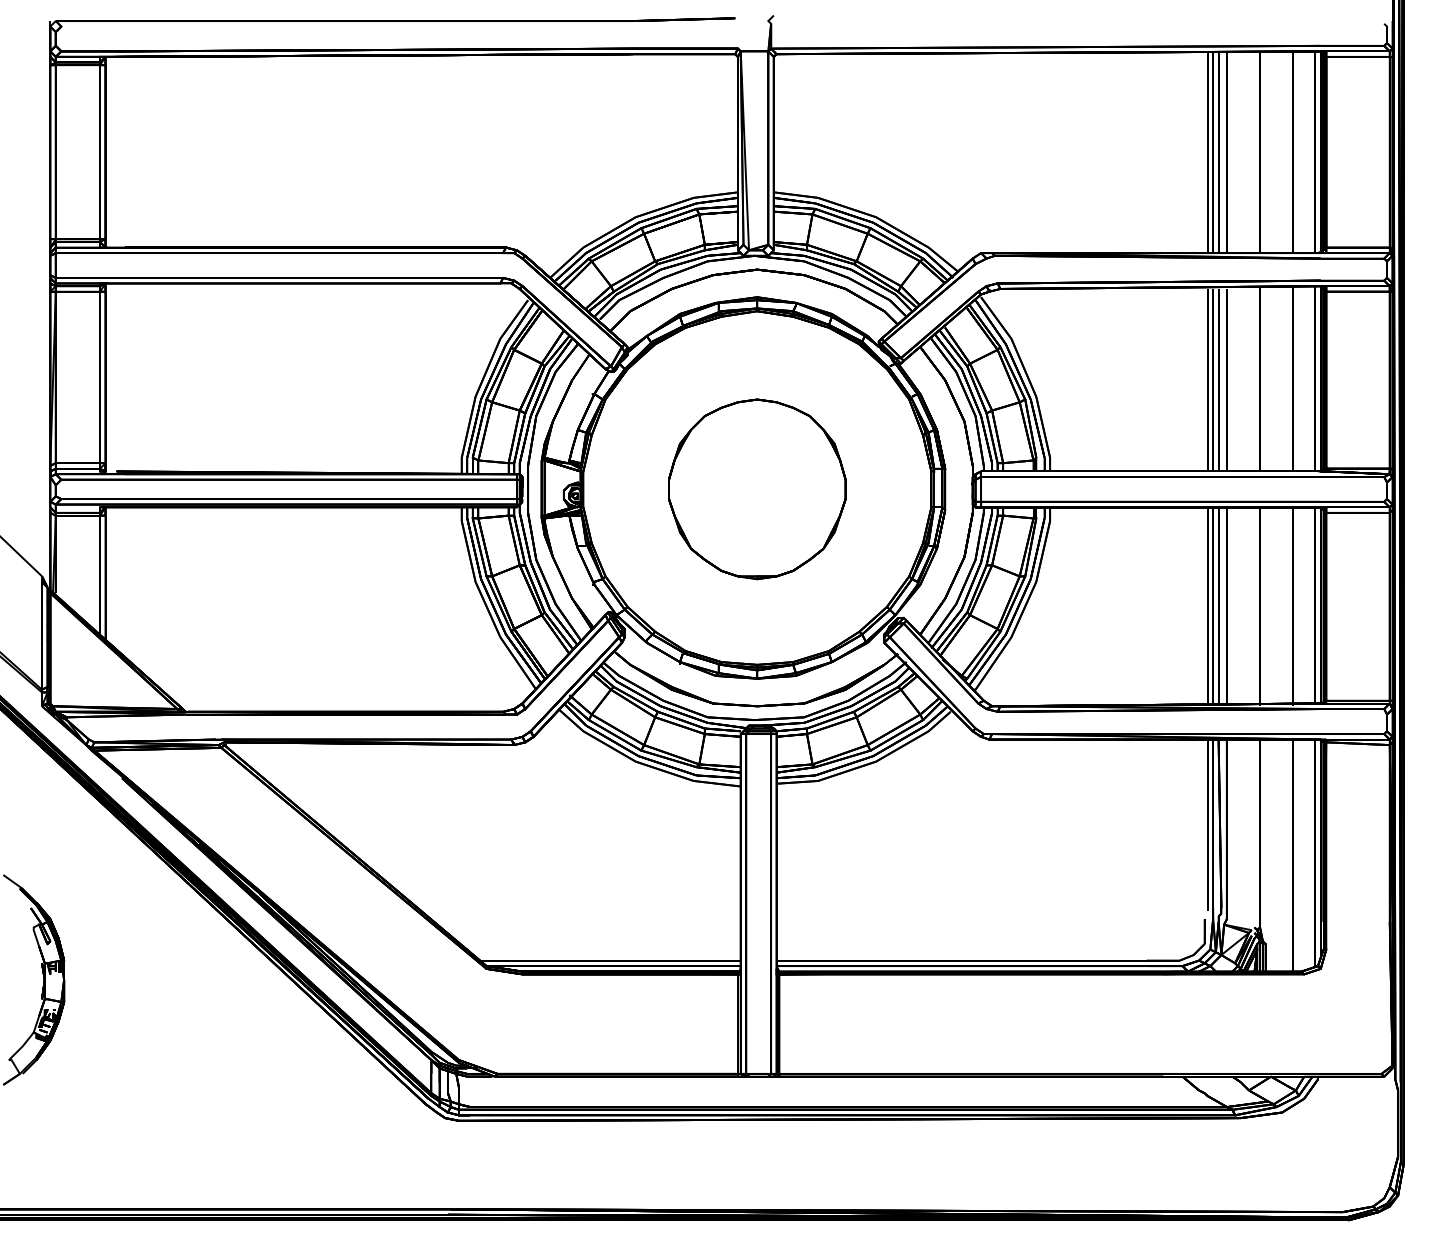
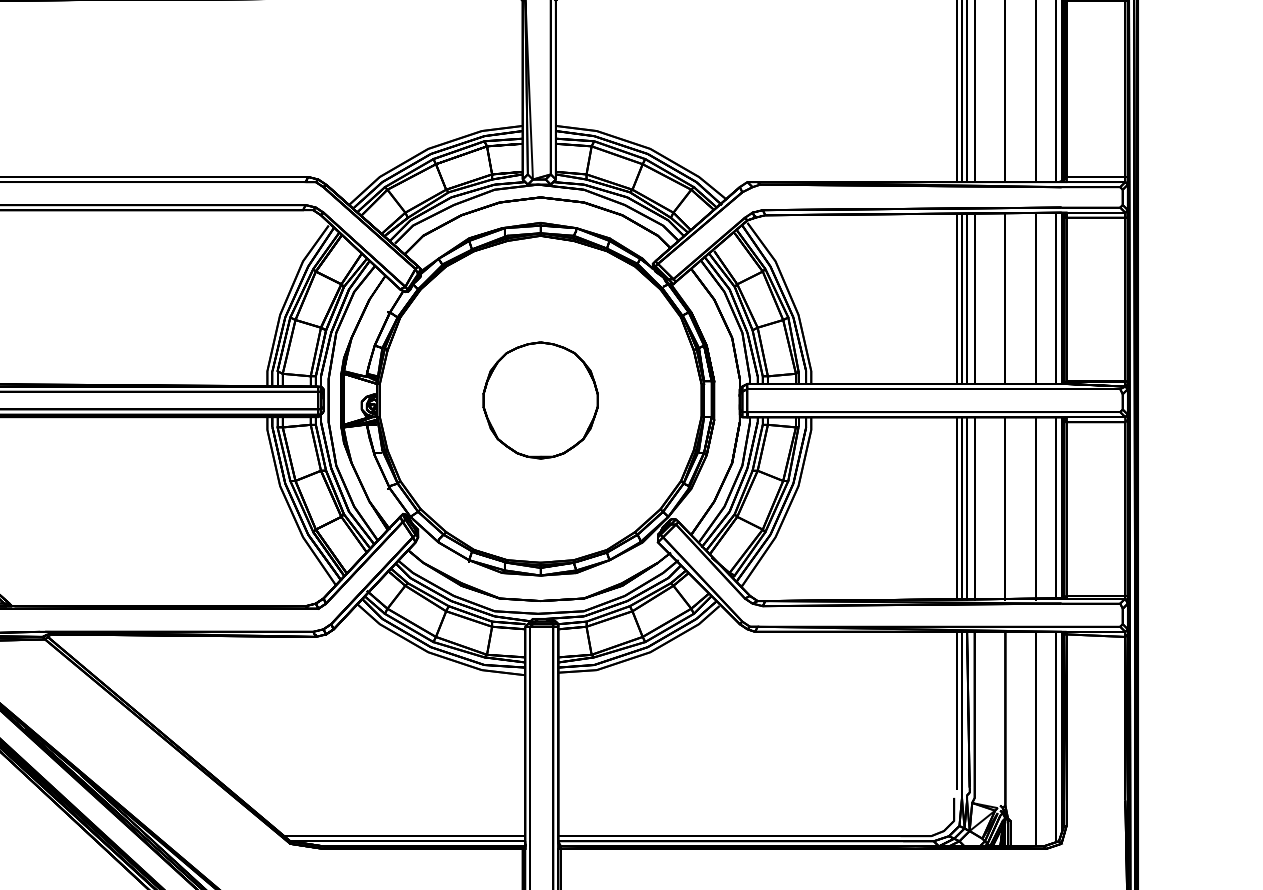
part: (757, 489) -> (540, 400), size x0.7

